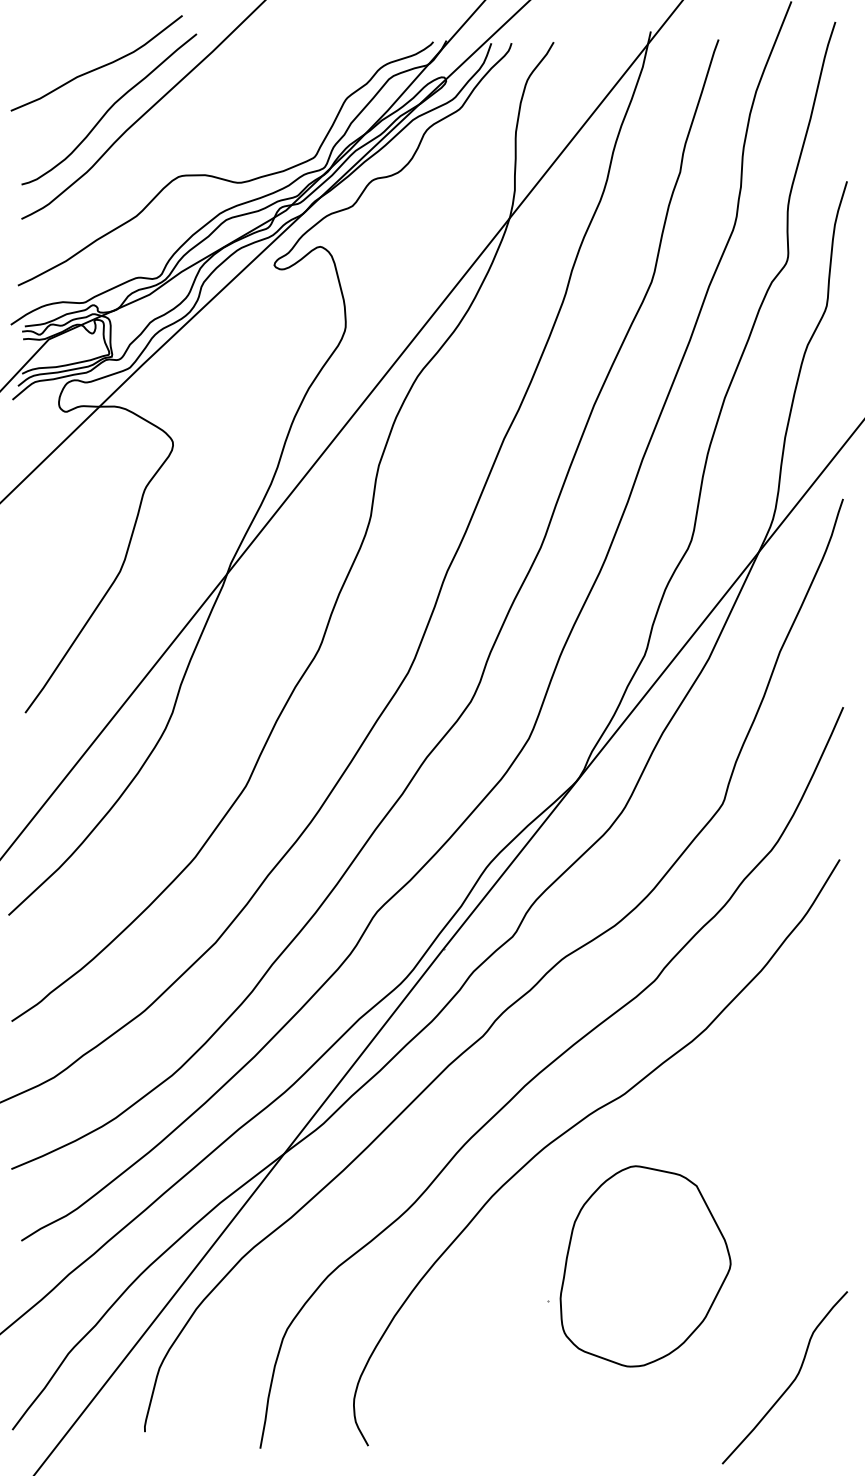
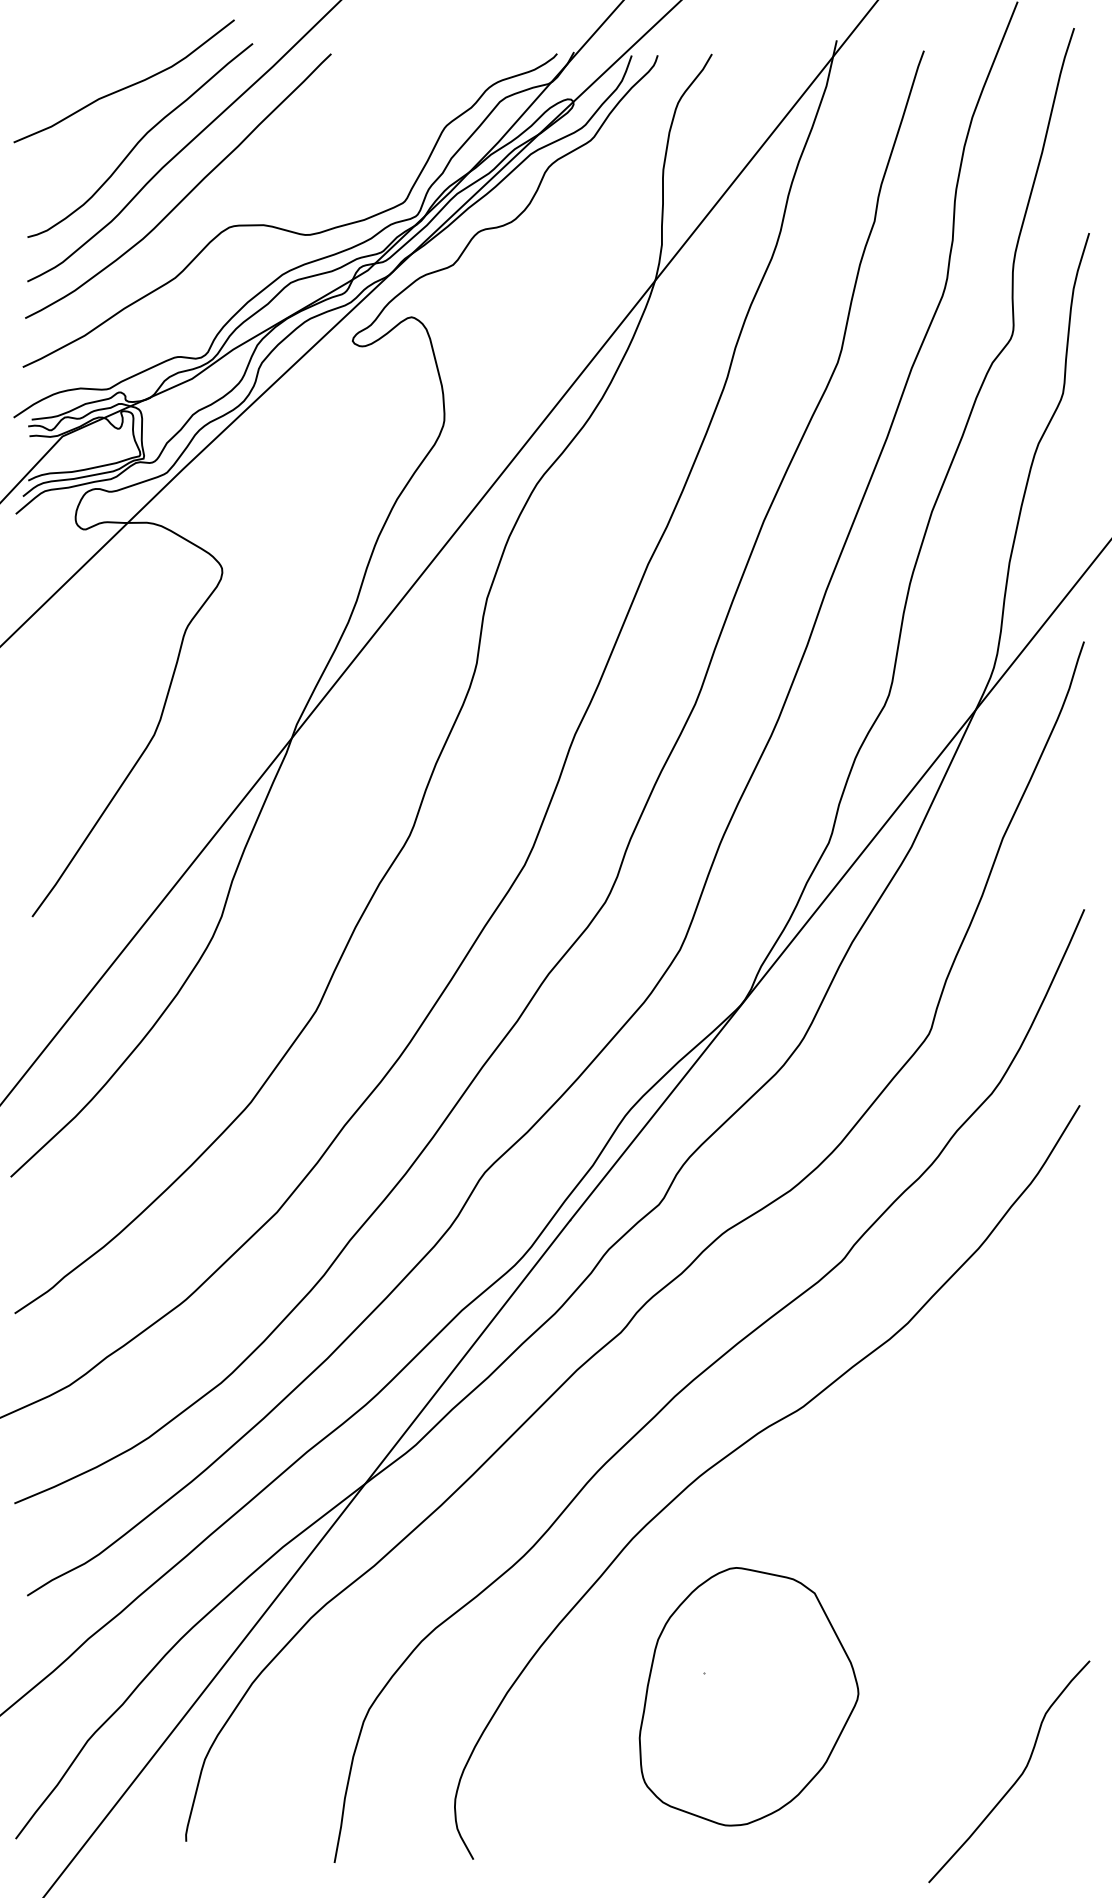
curve: (145, 150) -> (186, 193), added
part: (645, 1266) -> (748, 1696), moved

